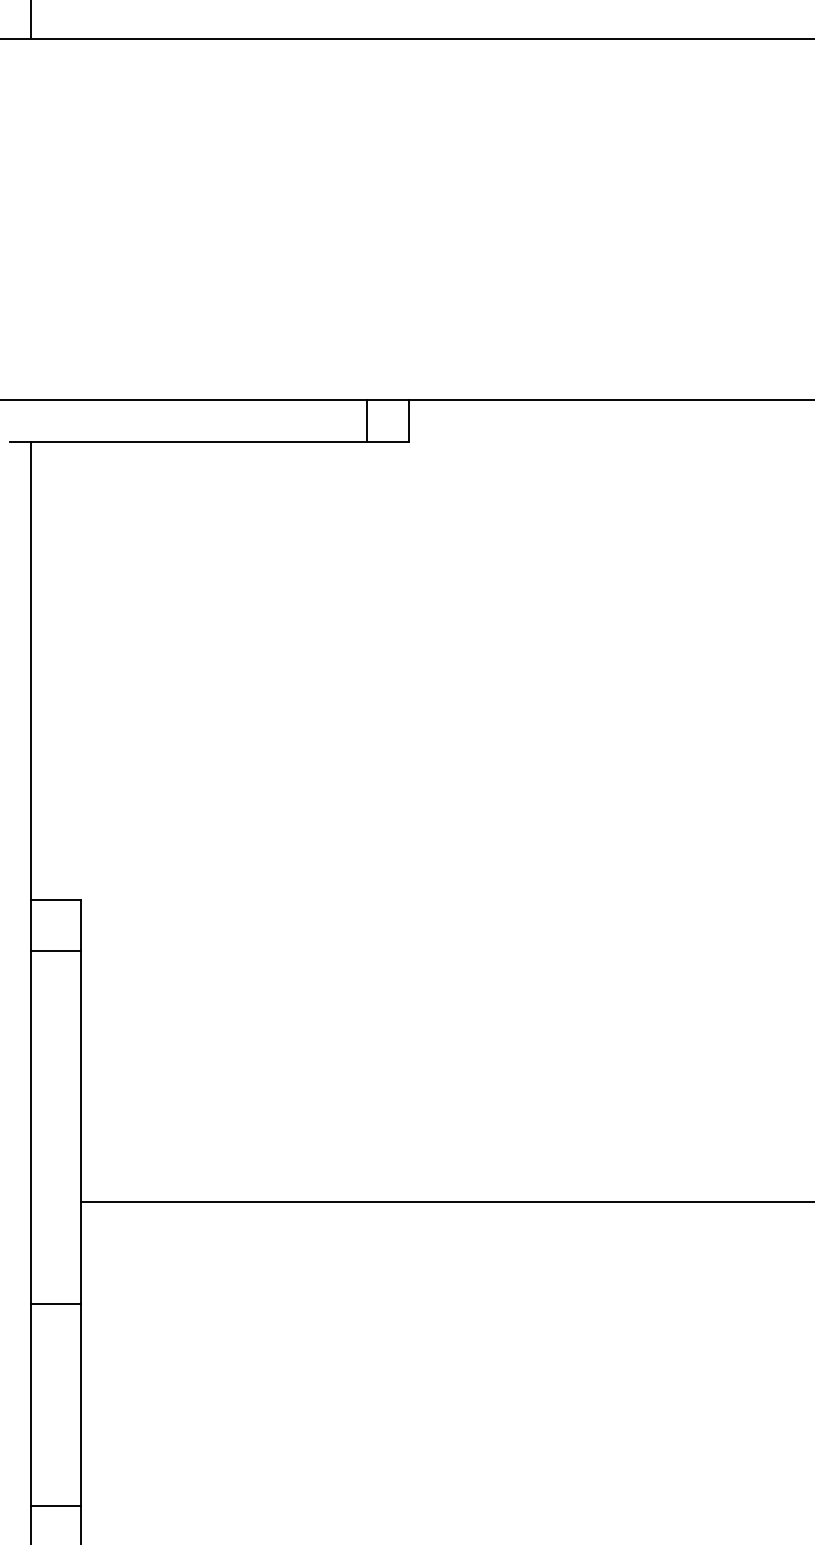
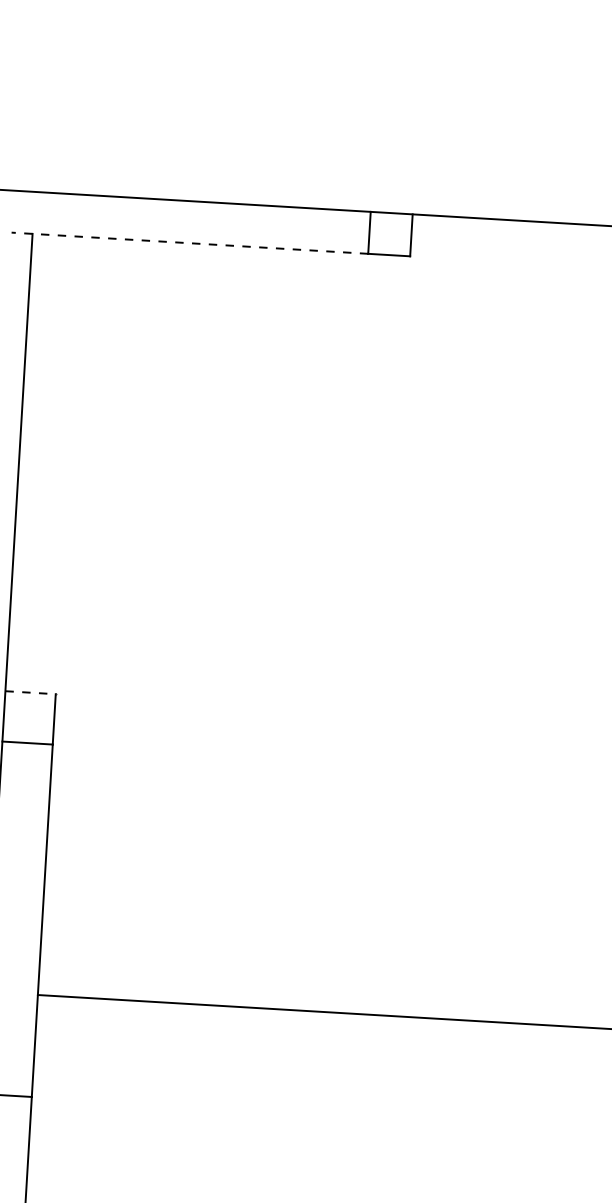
line: (188, 442) -> (189, 243), solid -> dashed
line: (56, 900) -> (30, 692), solid -> dashed

